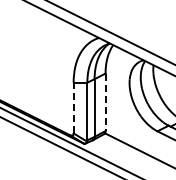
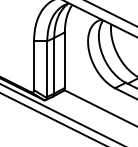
line: (105, 102) -> (64, 60), dashed -> solid
line: (73, 107) -> (33, 65), dashed -> solid

